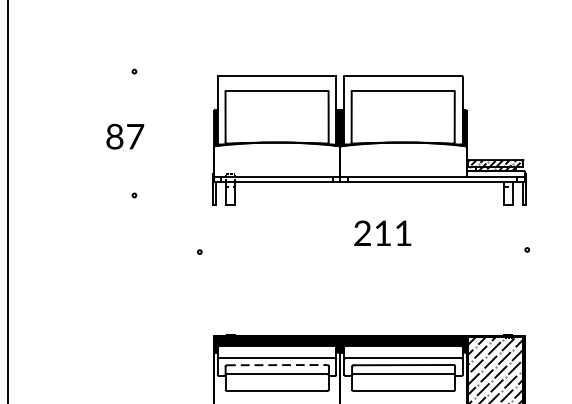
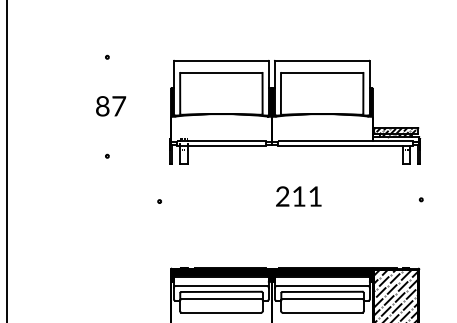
text: (125, 136) -> (111, 106), moved
text: (382, 233) -> (298, 196), moved
line: (277, 364) -> (221, 291), dashed -> solid

